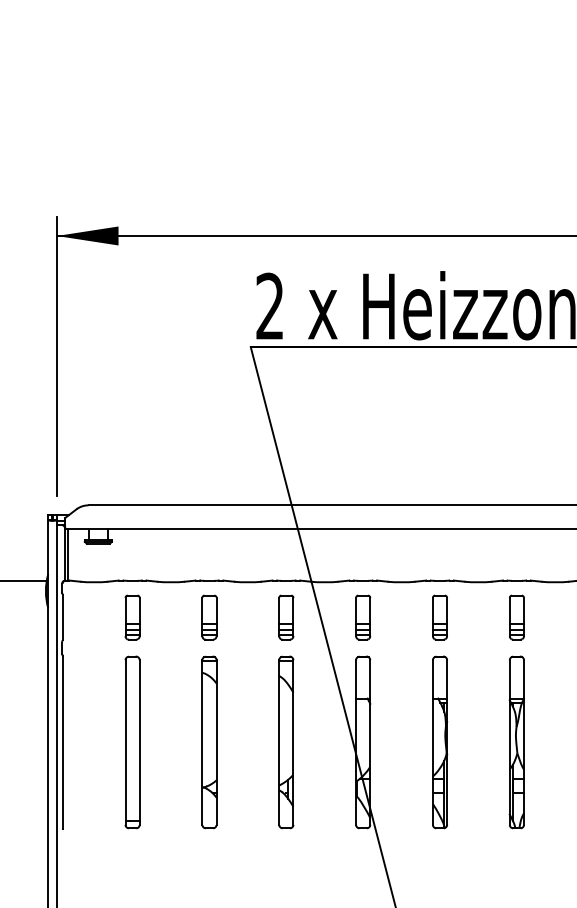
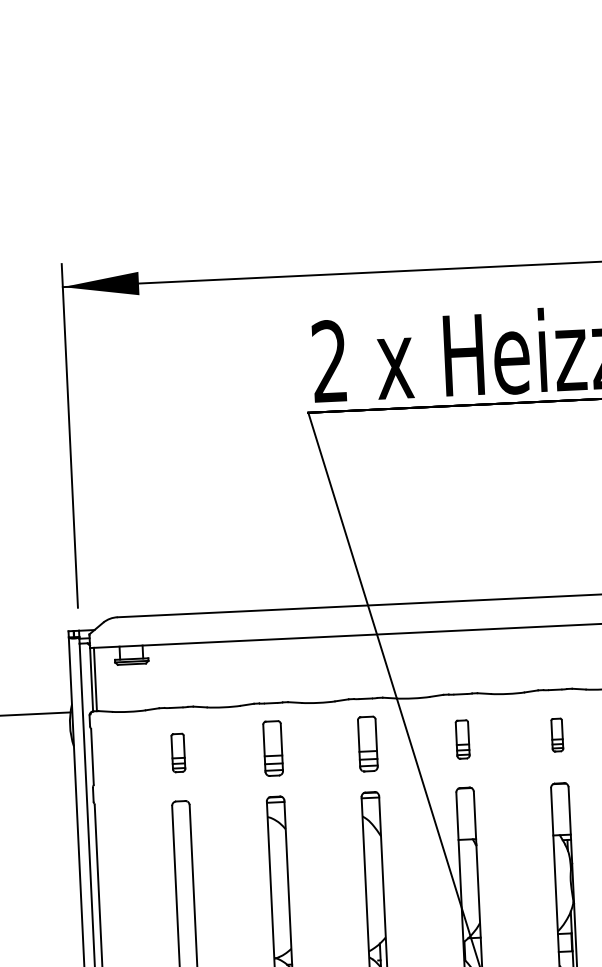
part: (132, 617) -> (178, 752), size x0.7
part: (363, 617) -> (463, 739), size x0.7
part: (439, 617) -> (556, 735), size x0.6

